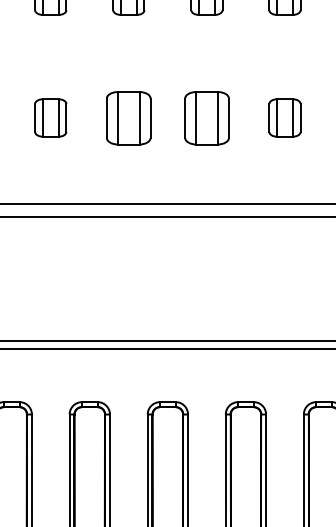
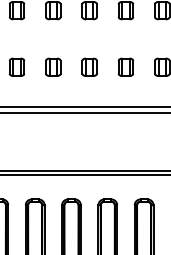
part: (129, 116) -> (53, 66), size x0.71
part: (206, 116) -> (89, 66), size x0.71

